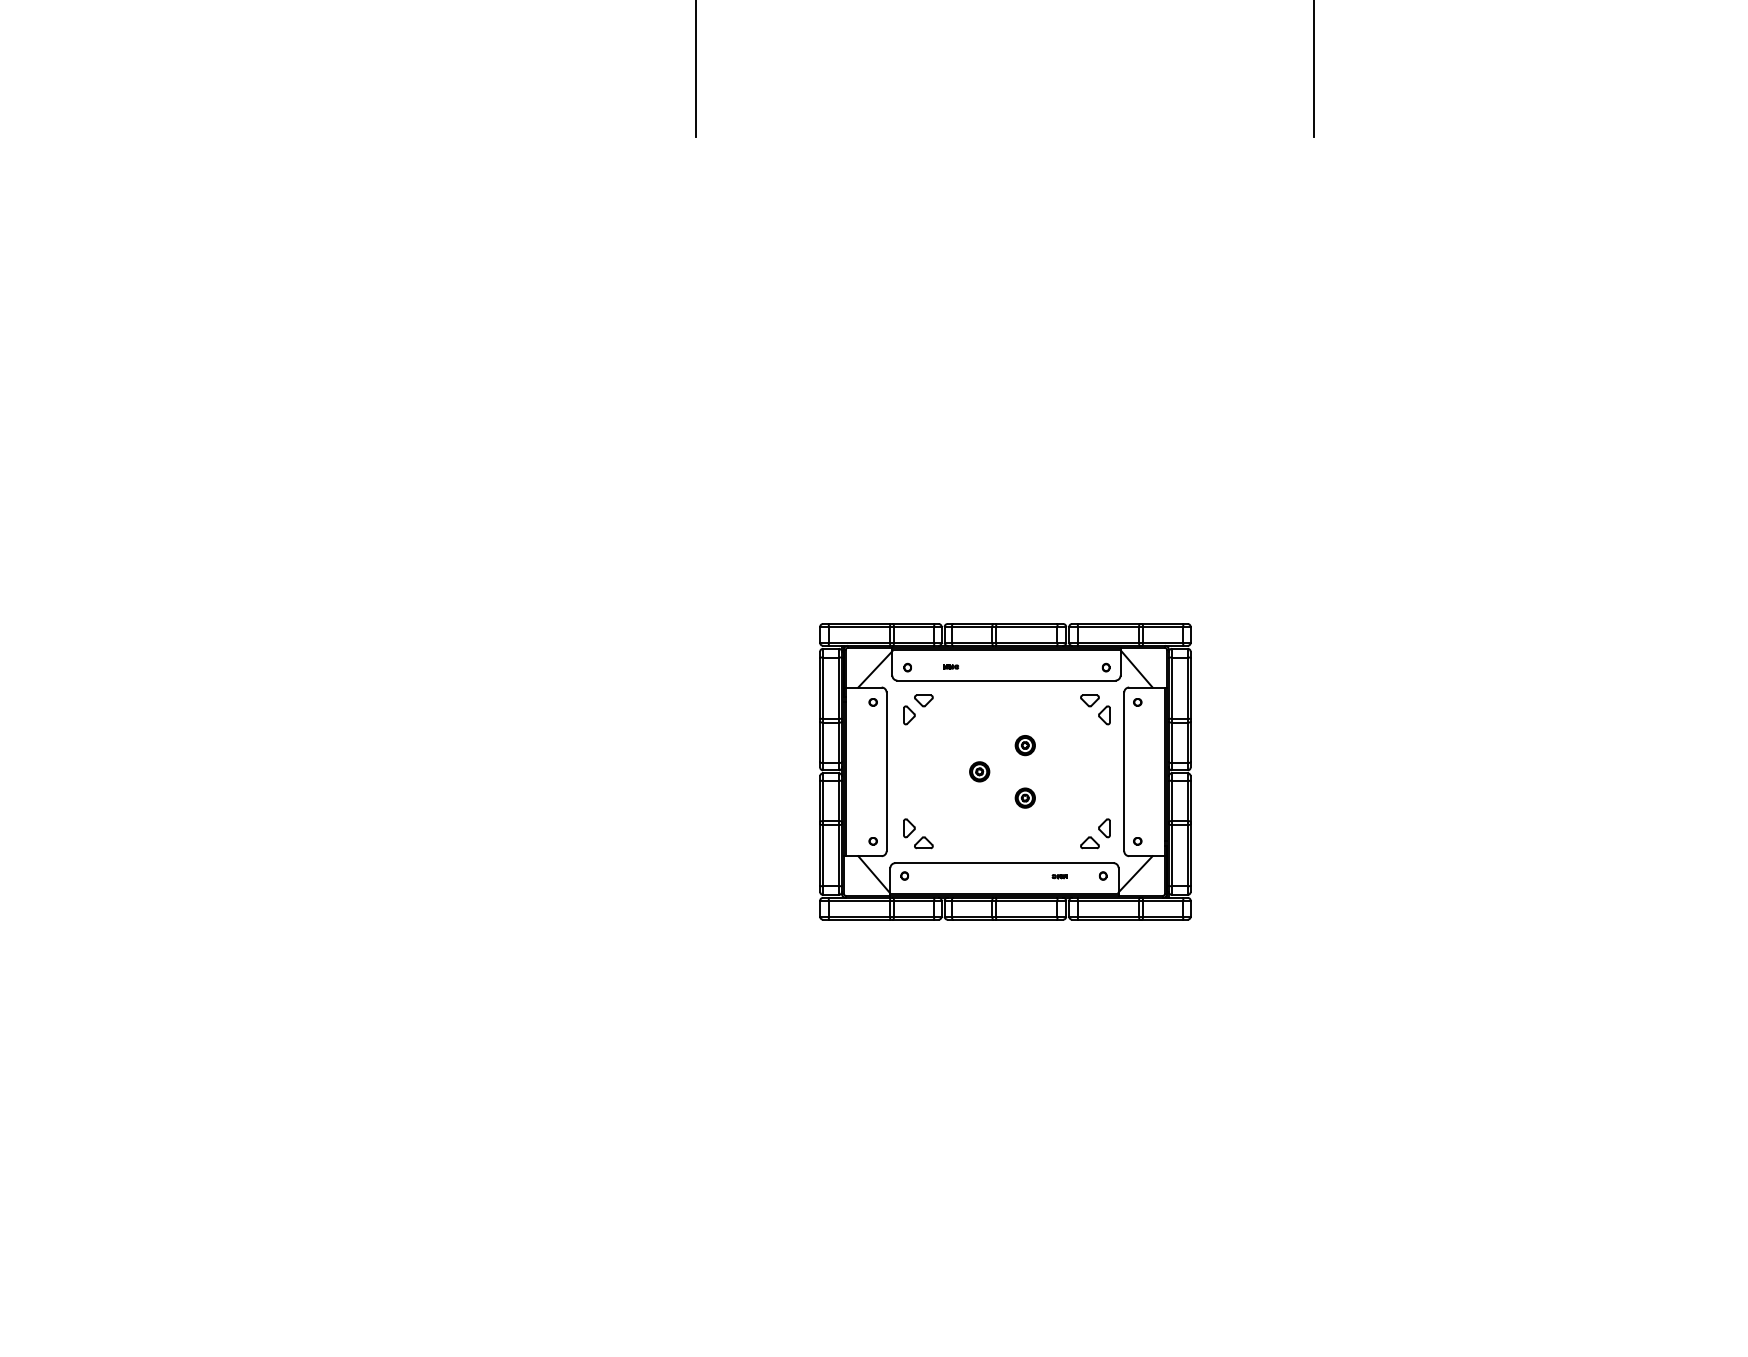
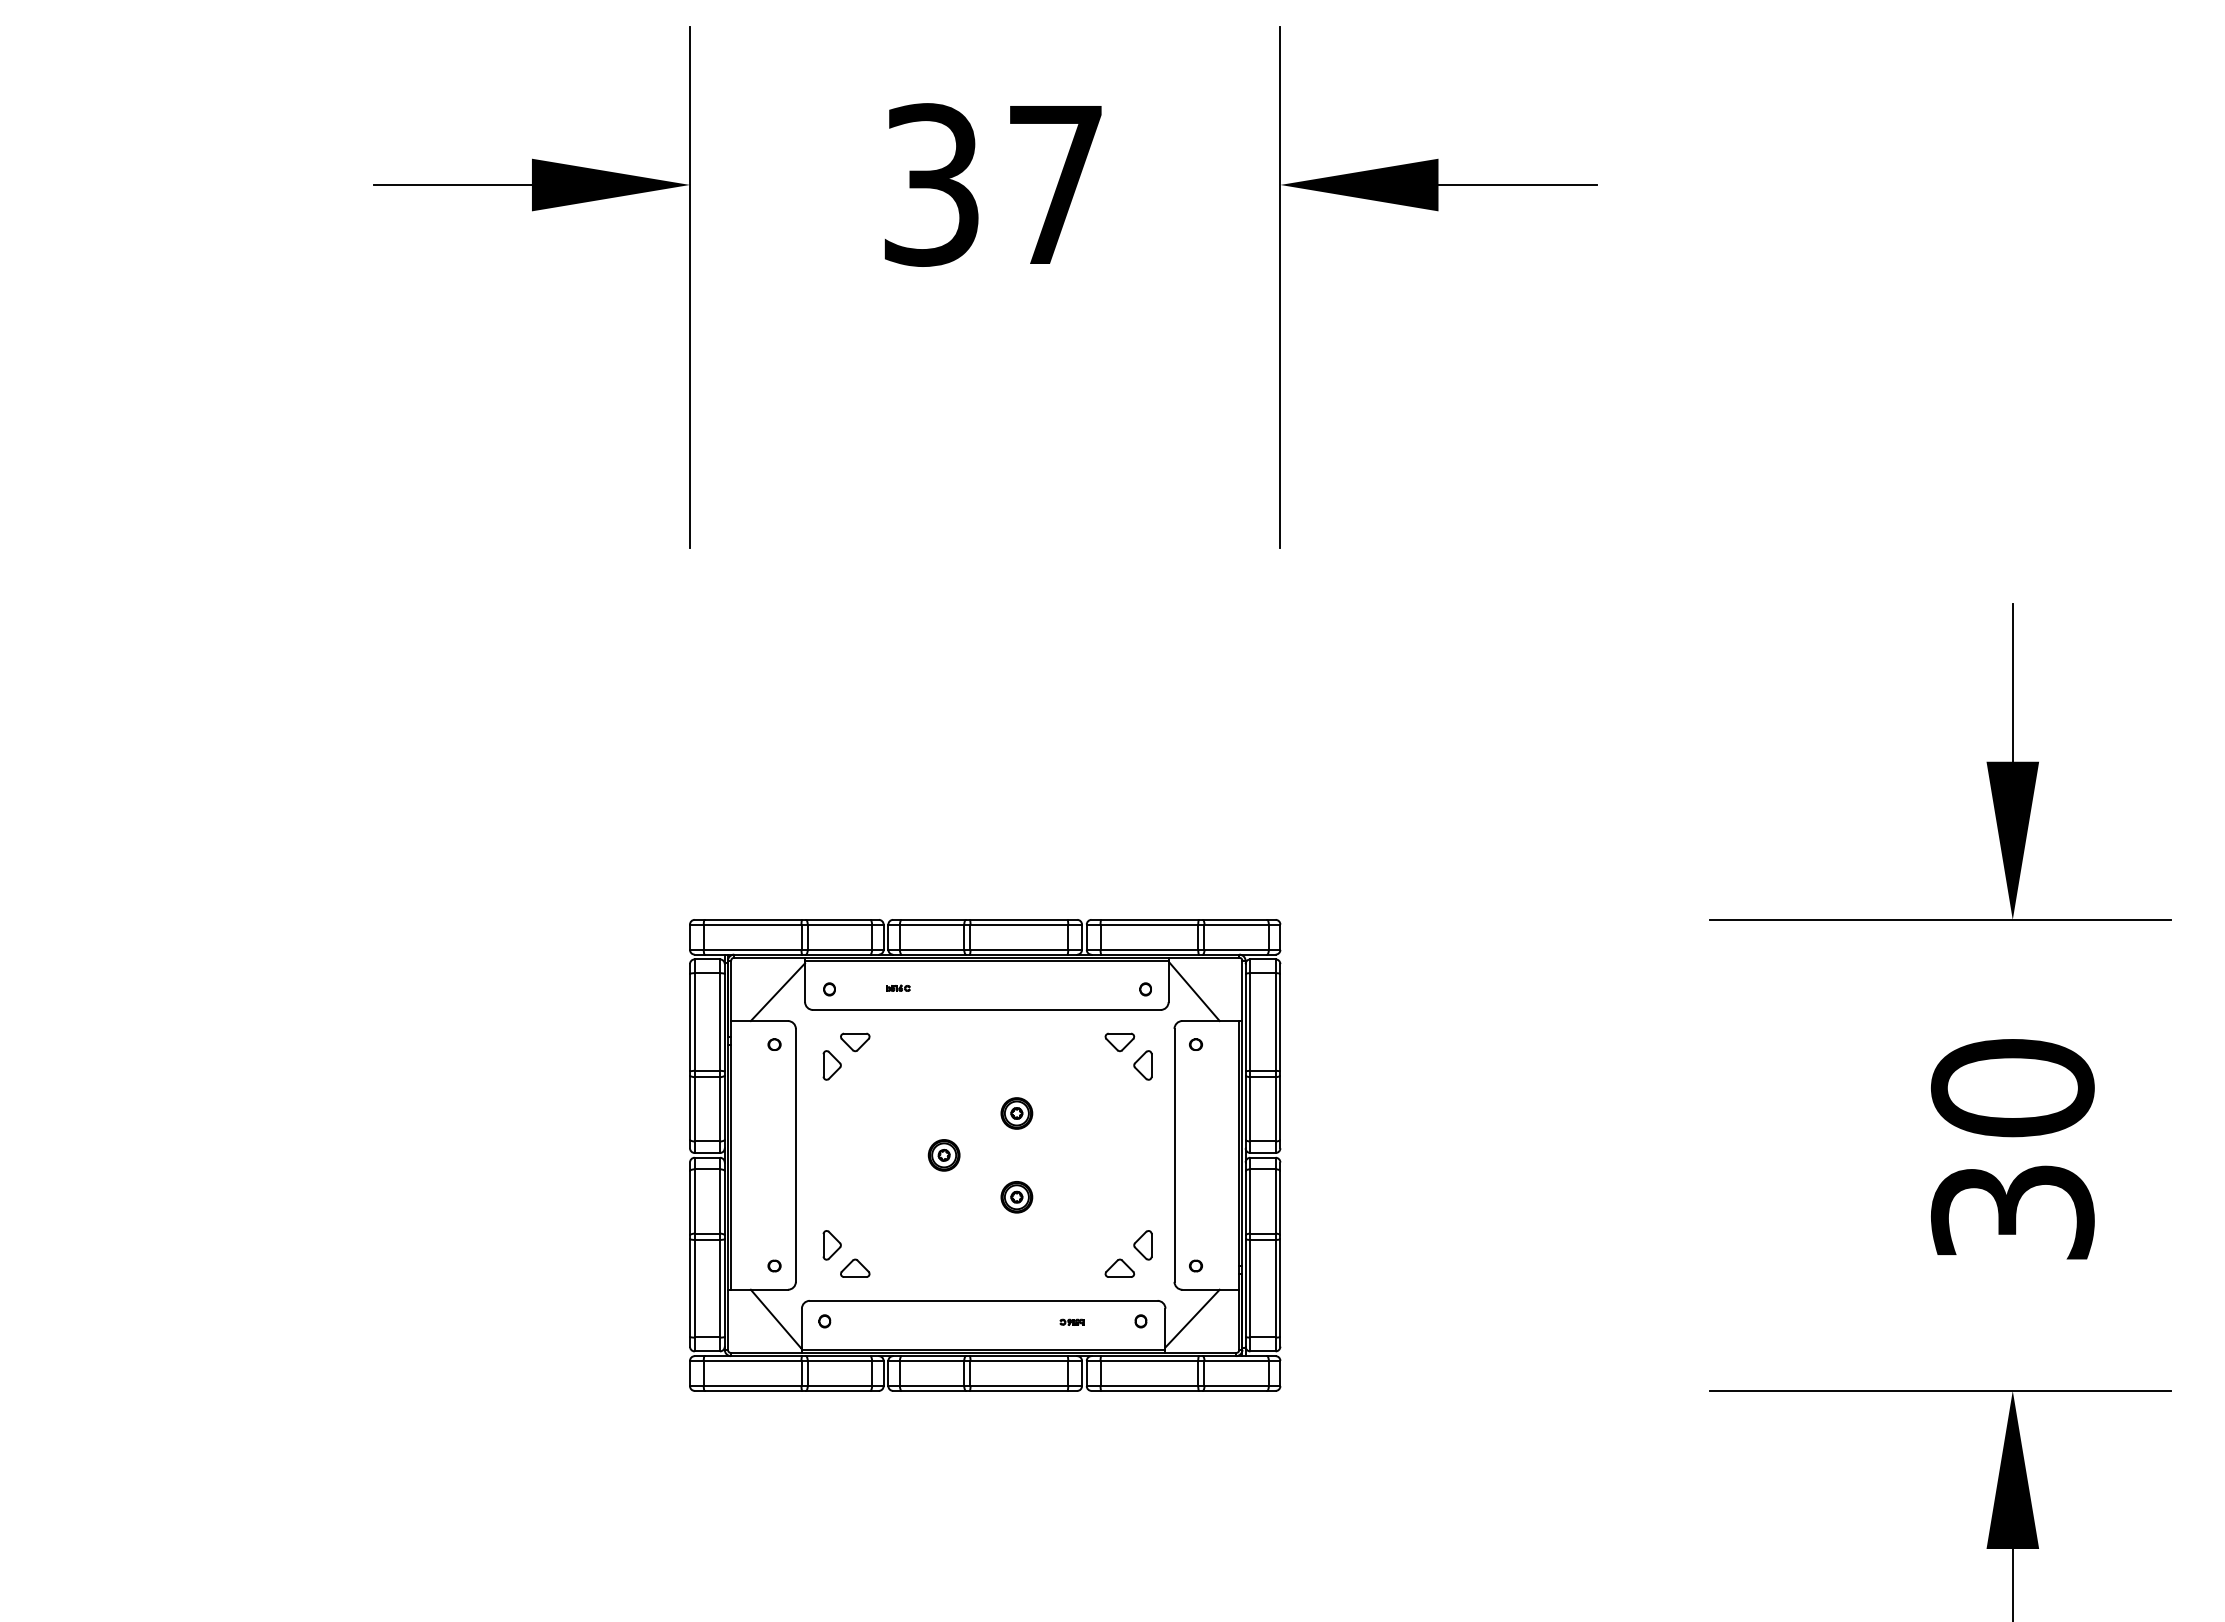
part: (1005, 771) -> (985, 1155), size x1.67

